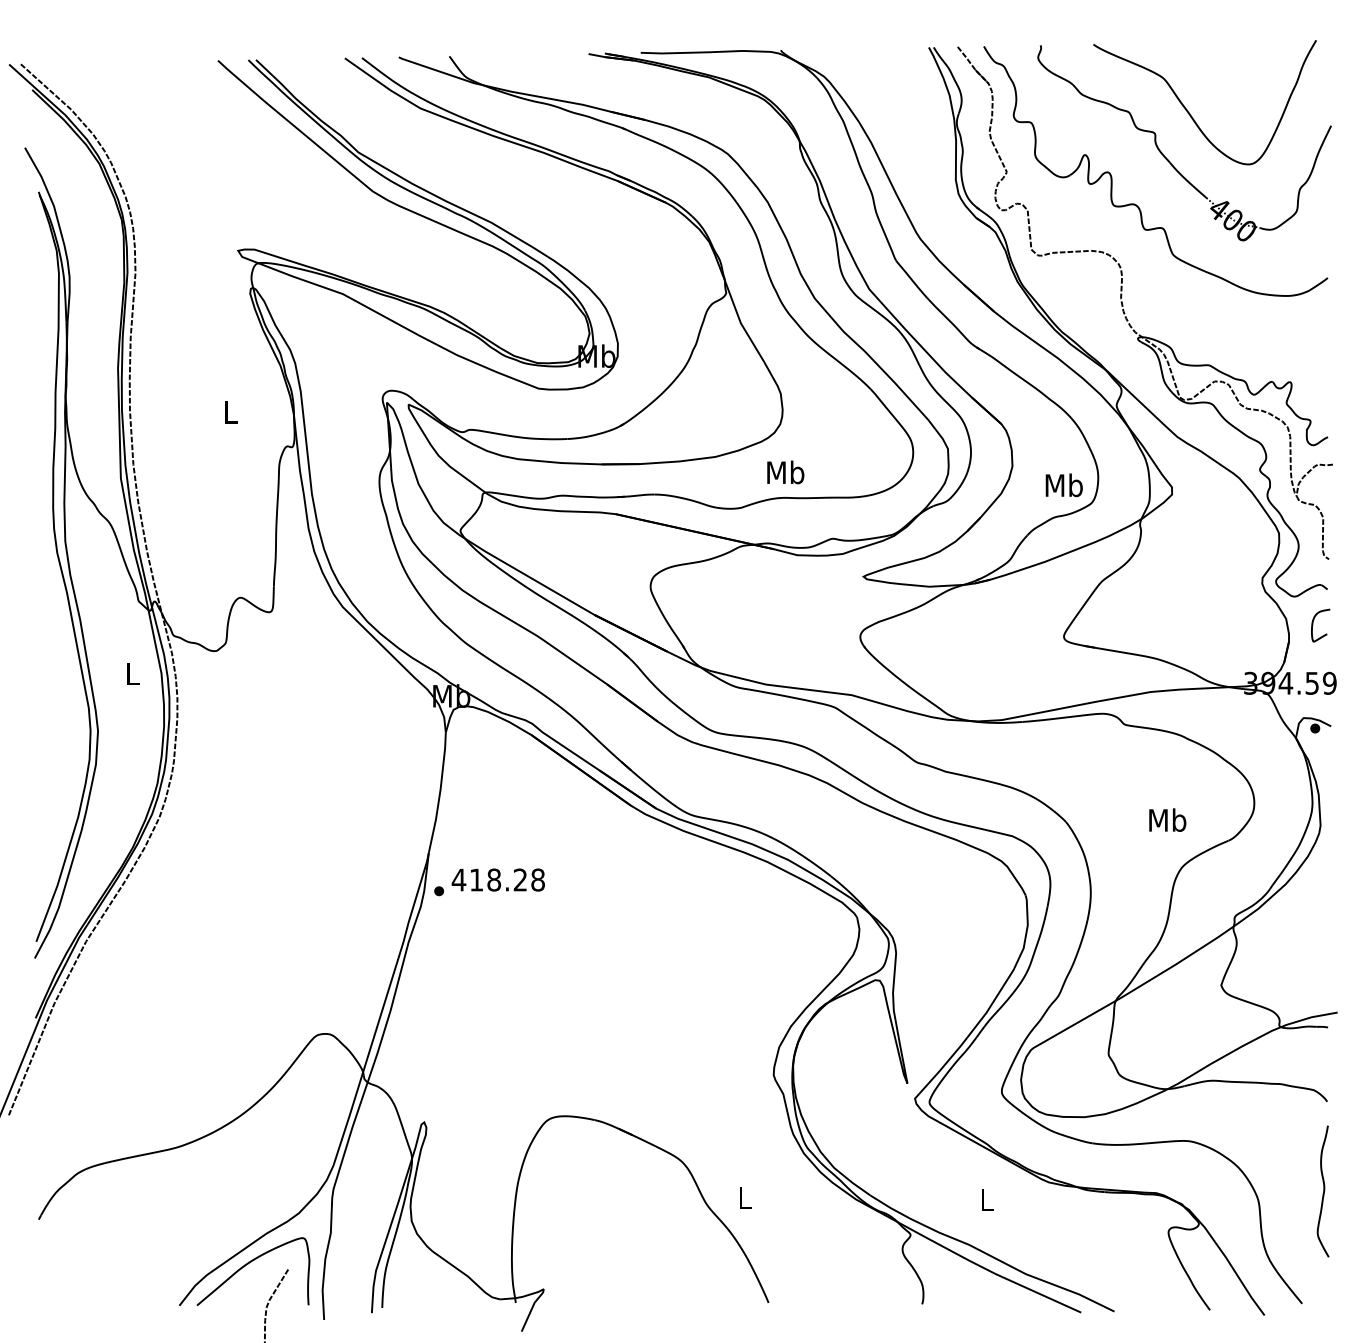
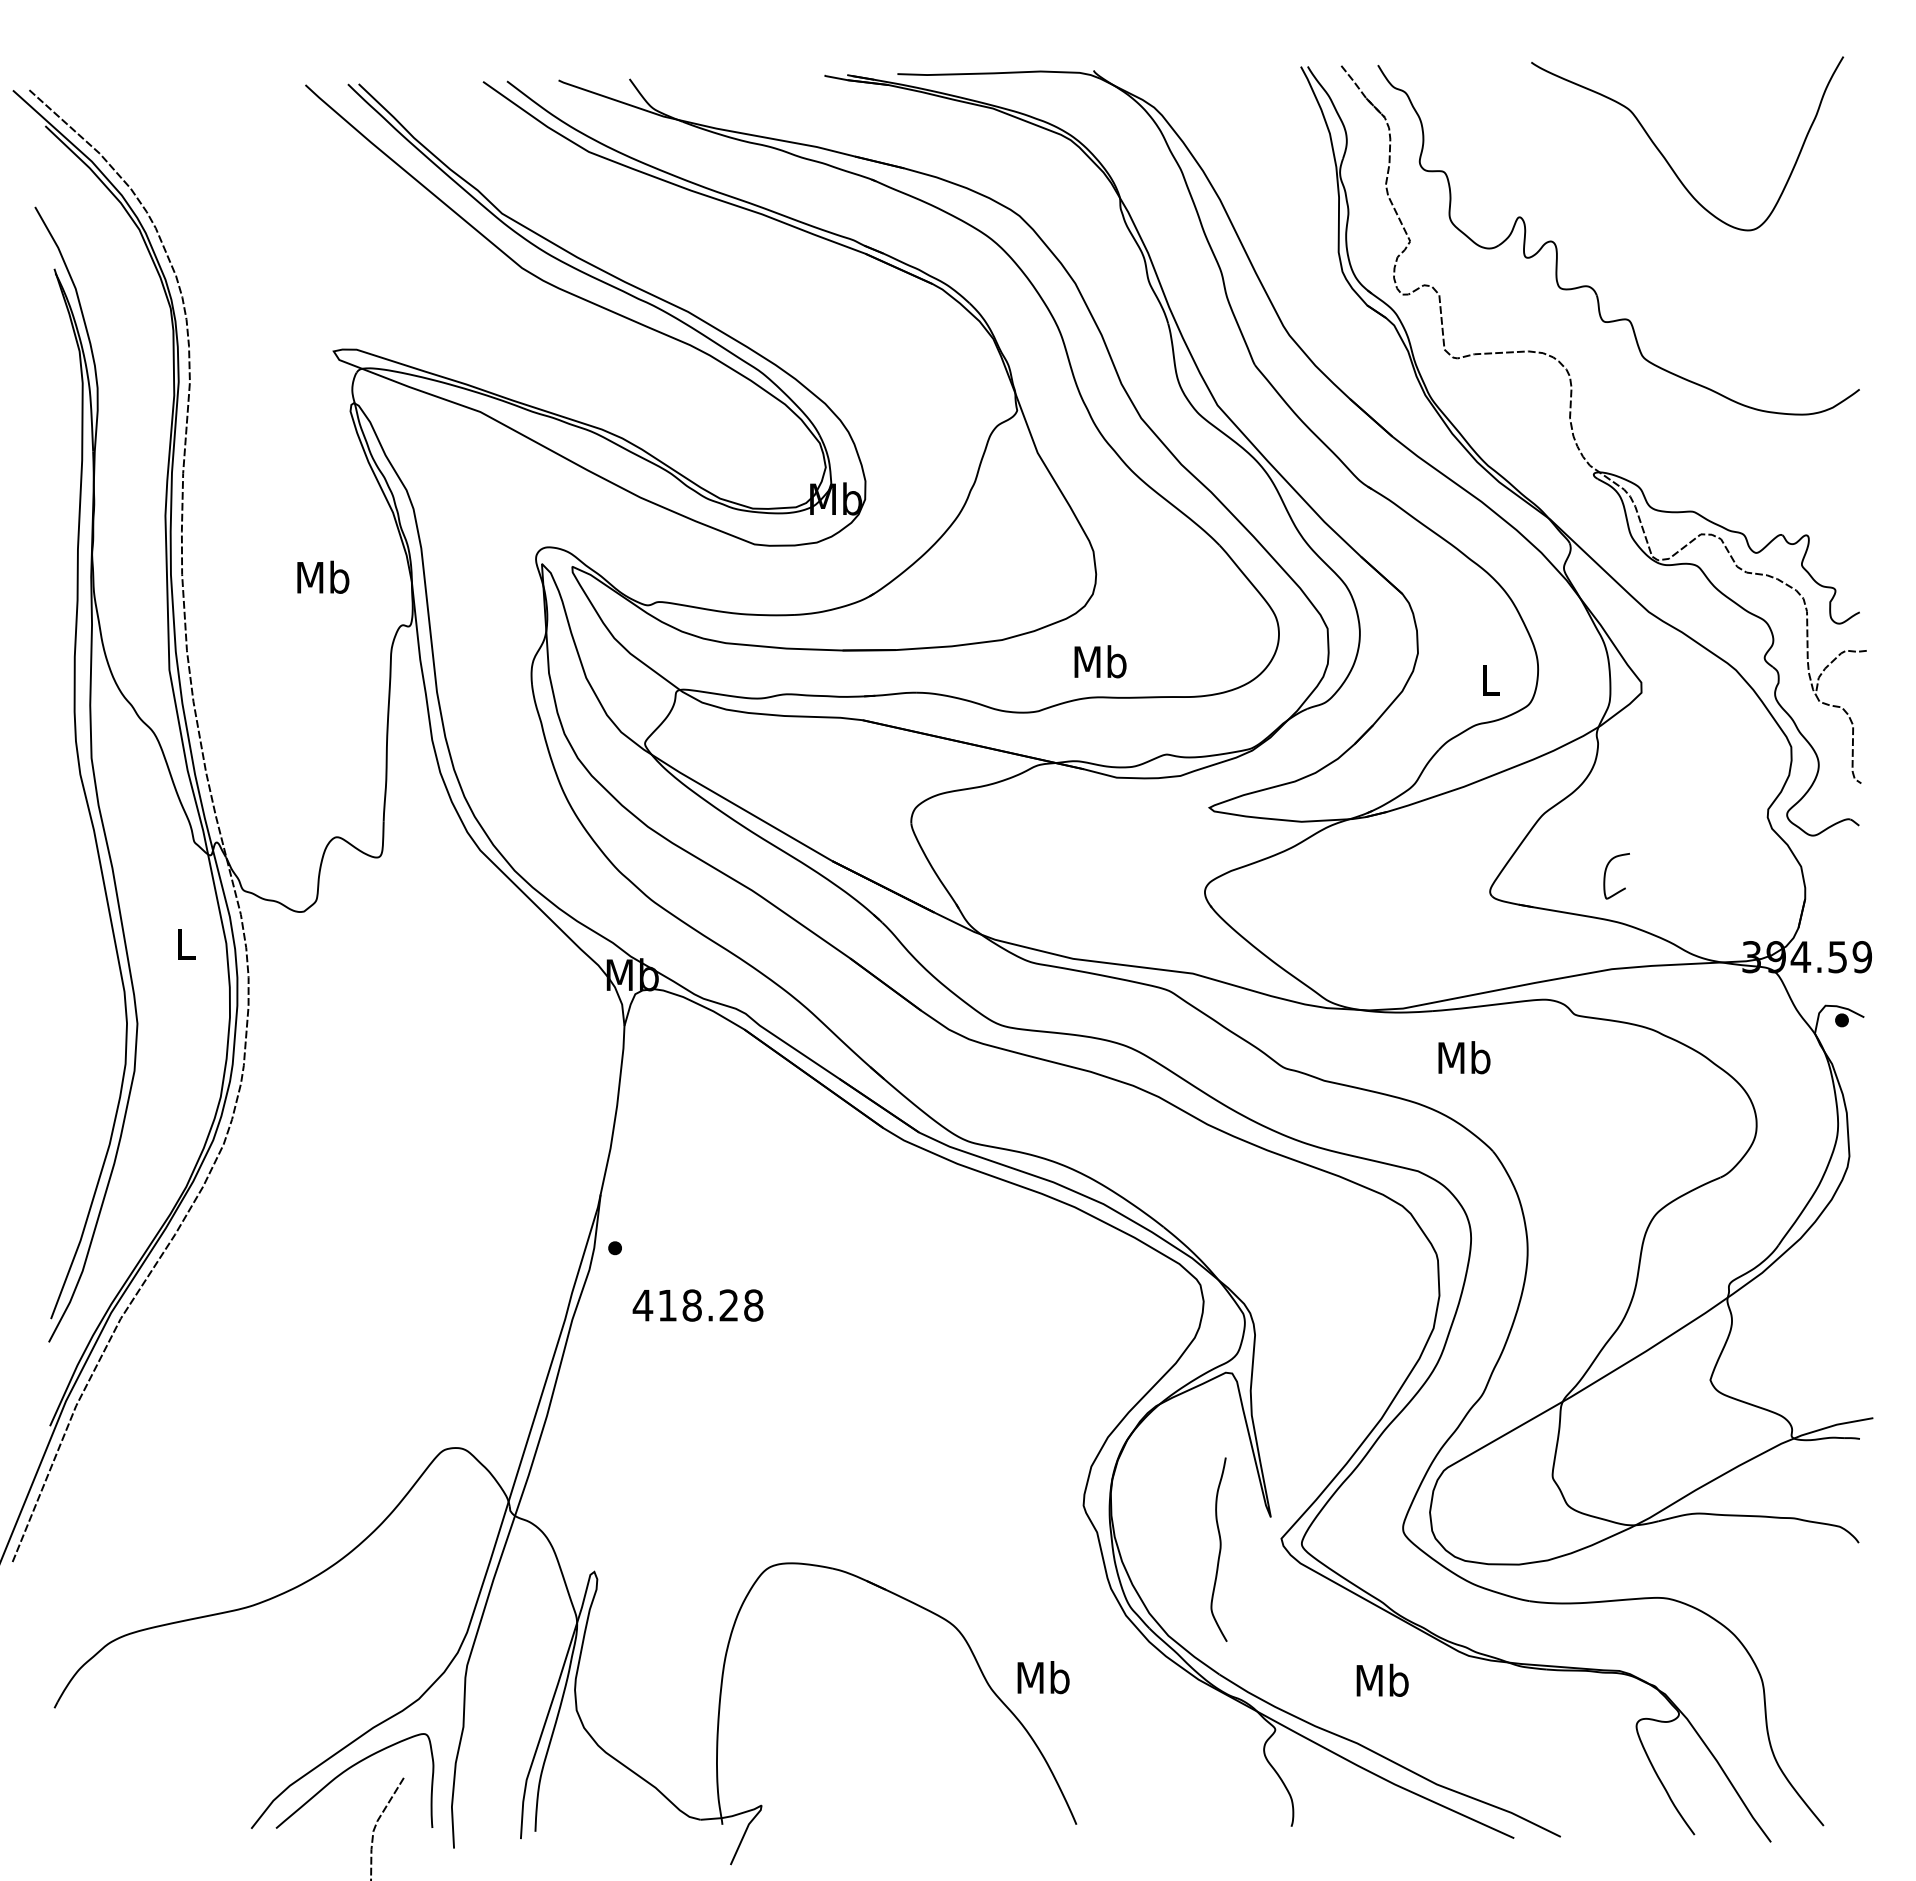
part: (1166, 157) -> (1633, 220), removed
text: (230, 411) -> (323, 576), L -> Mb
text: (1064, 485) -> (1490, 679), Mb -> L
curve: (1313, 622) -> (1606, 872), moved
text: (1167, 820) -> (1464, 1057), moved
text: (497, 880) -> (697, 1305), moved
curve: (1323, 1191) -> (1219, 1549), moved
text: (745, 1197) -> (1043, 1677), L -> Mb
text: (987, 1199) -> (1382, 1679), L -> Mb

